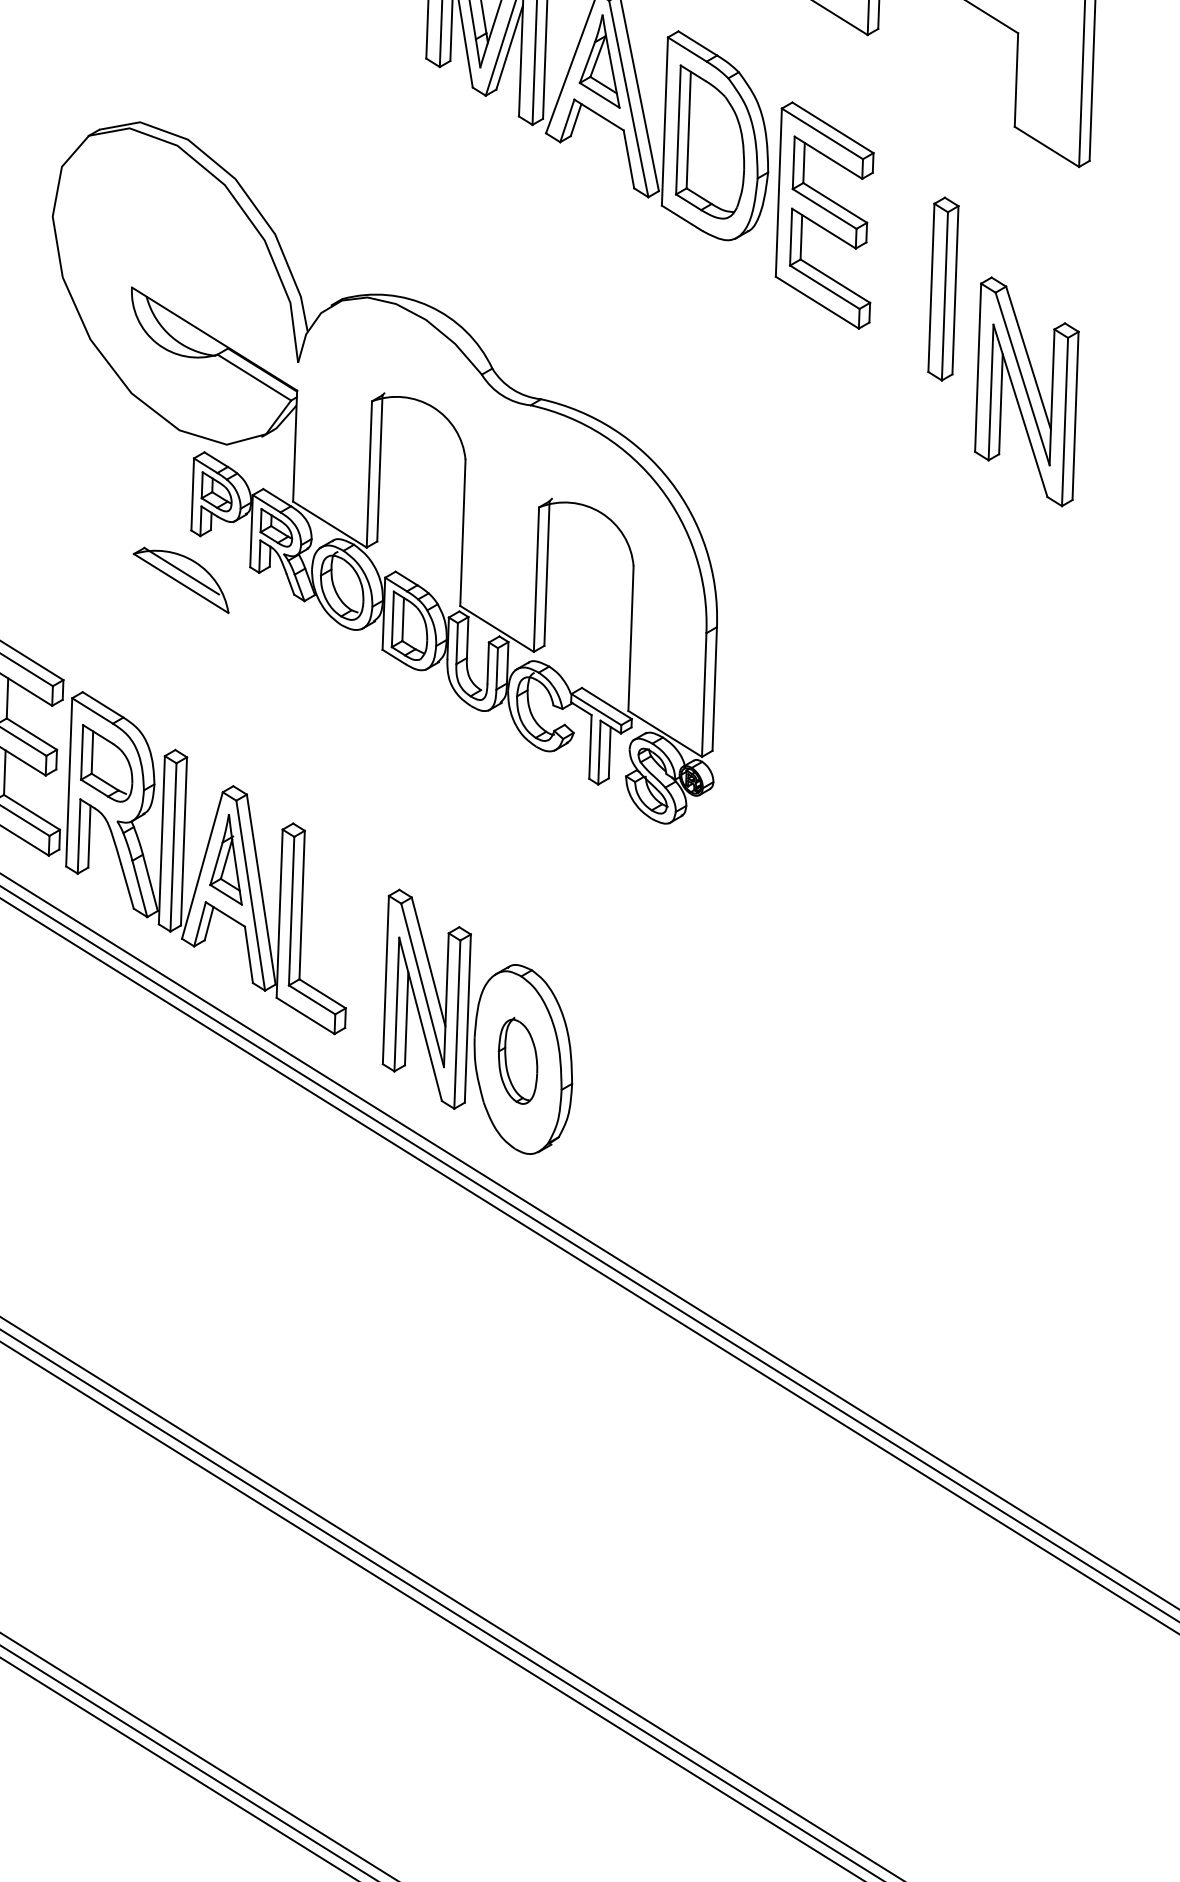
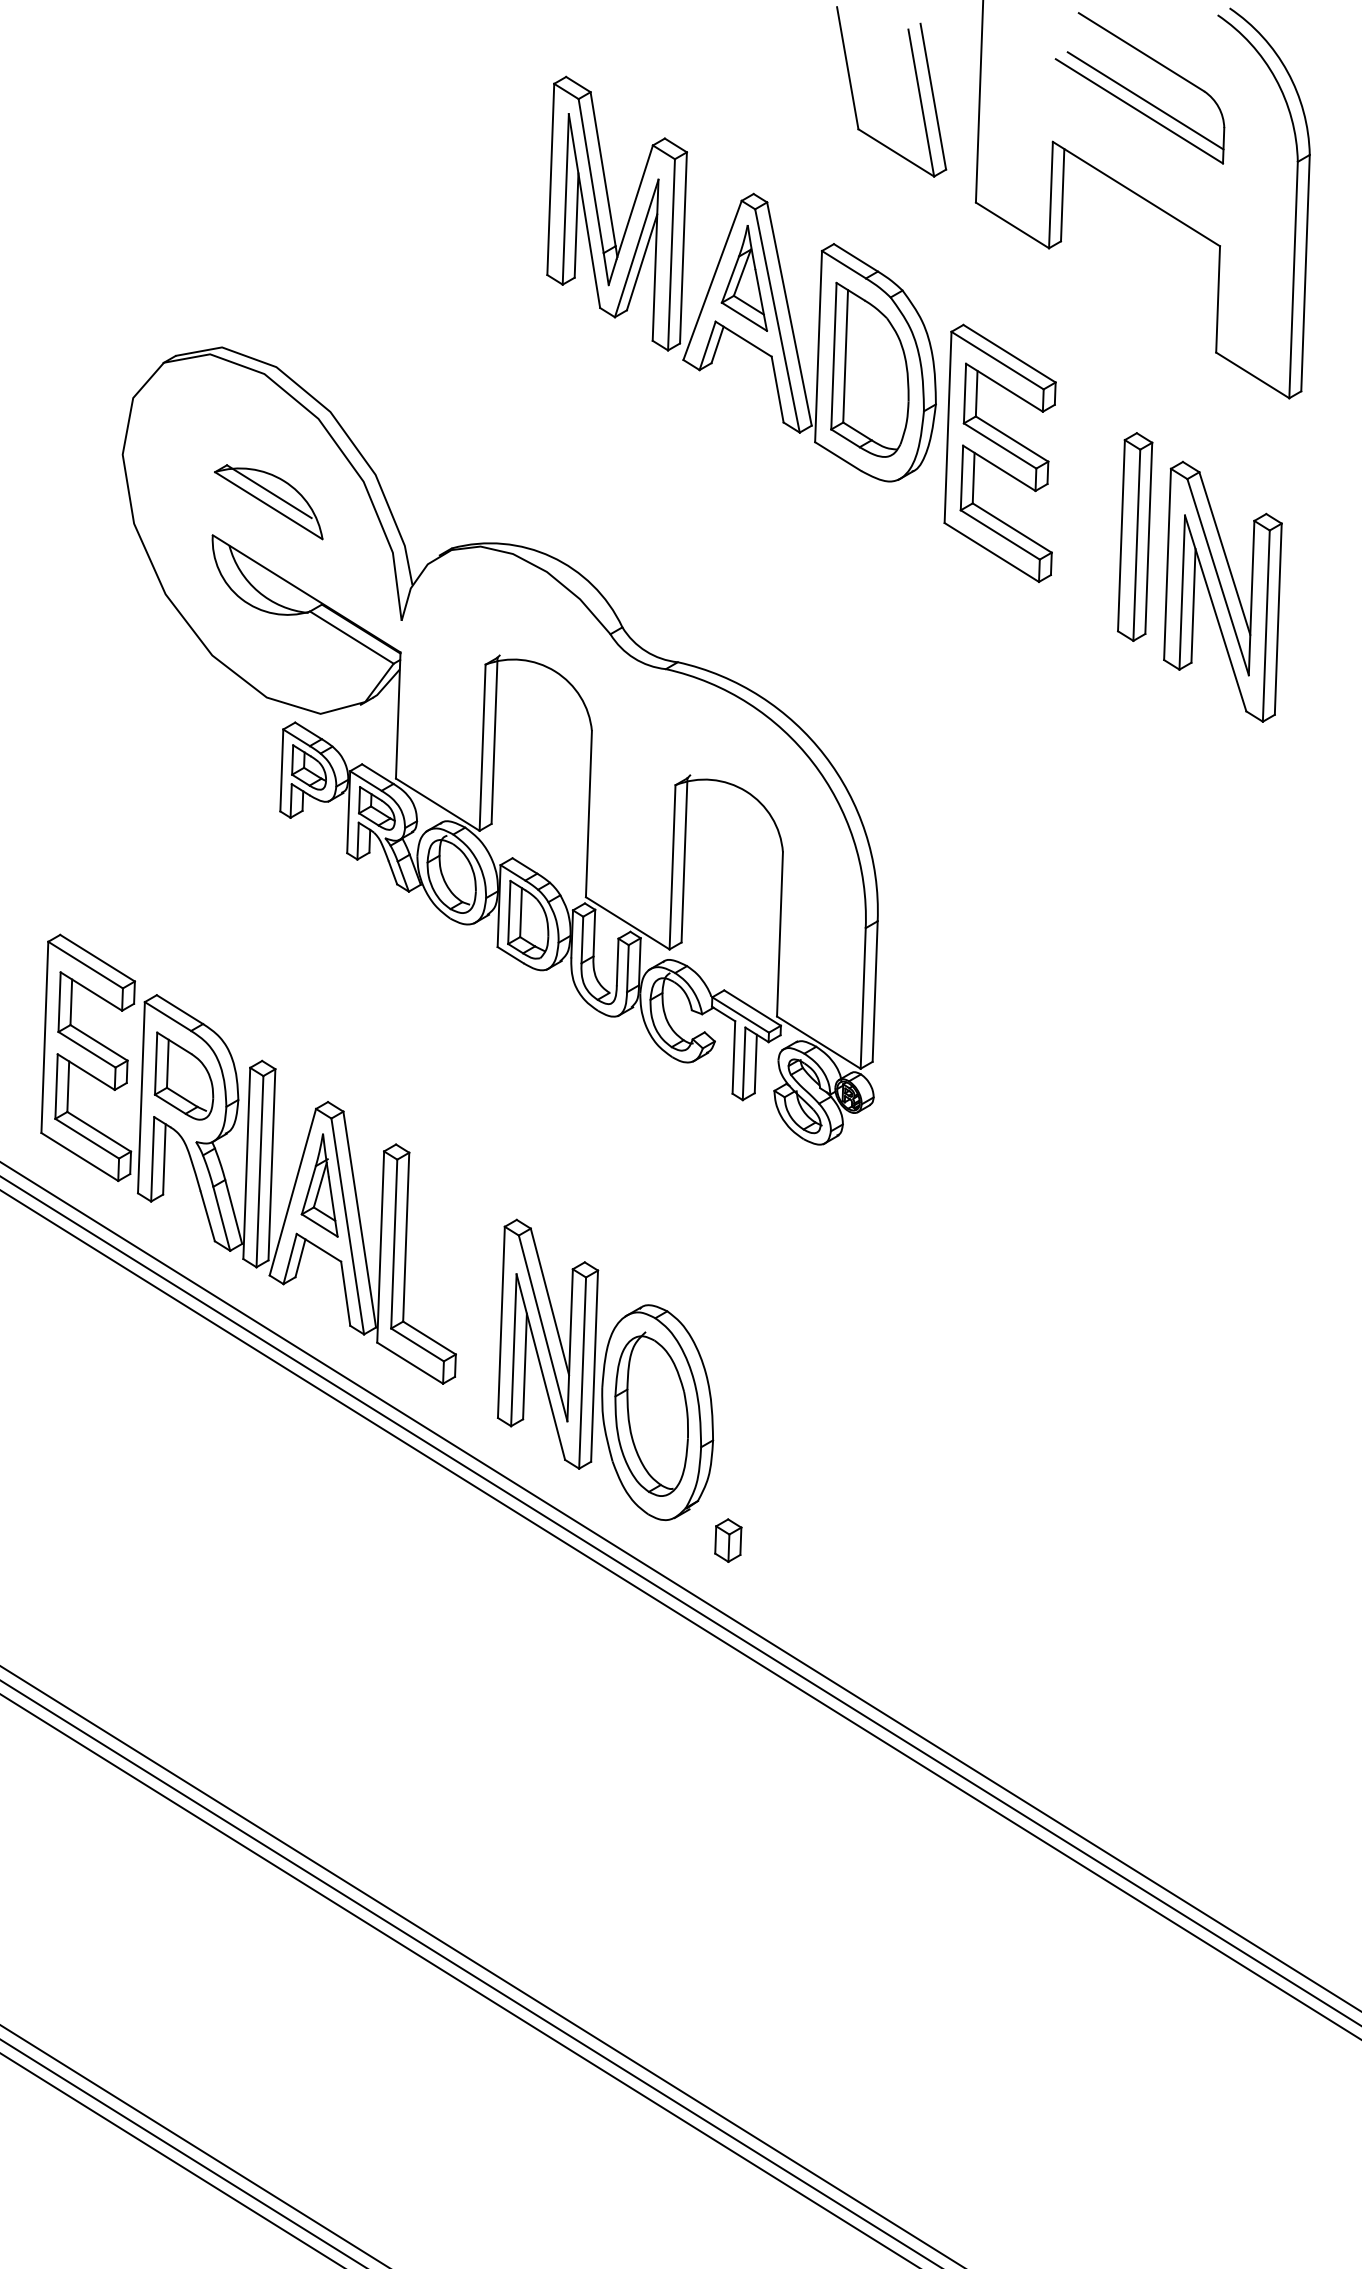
part: (1026, 391) -> (1222, 591), moved
part: (180, 580) -> (268, 502), moved
part: (517, 1060) -> (651, 1413), size x1.67
part: (585, 1171) -> (728, 1540), added

